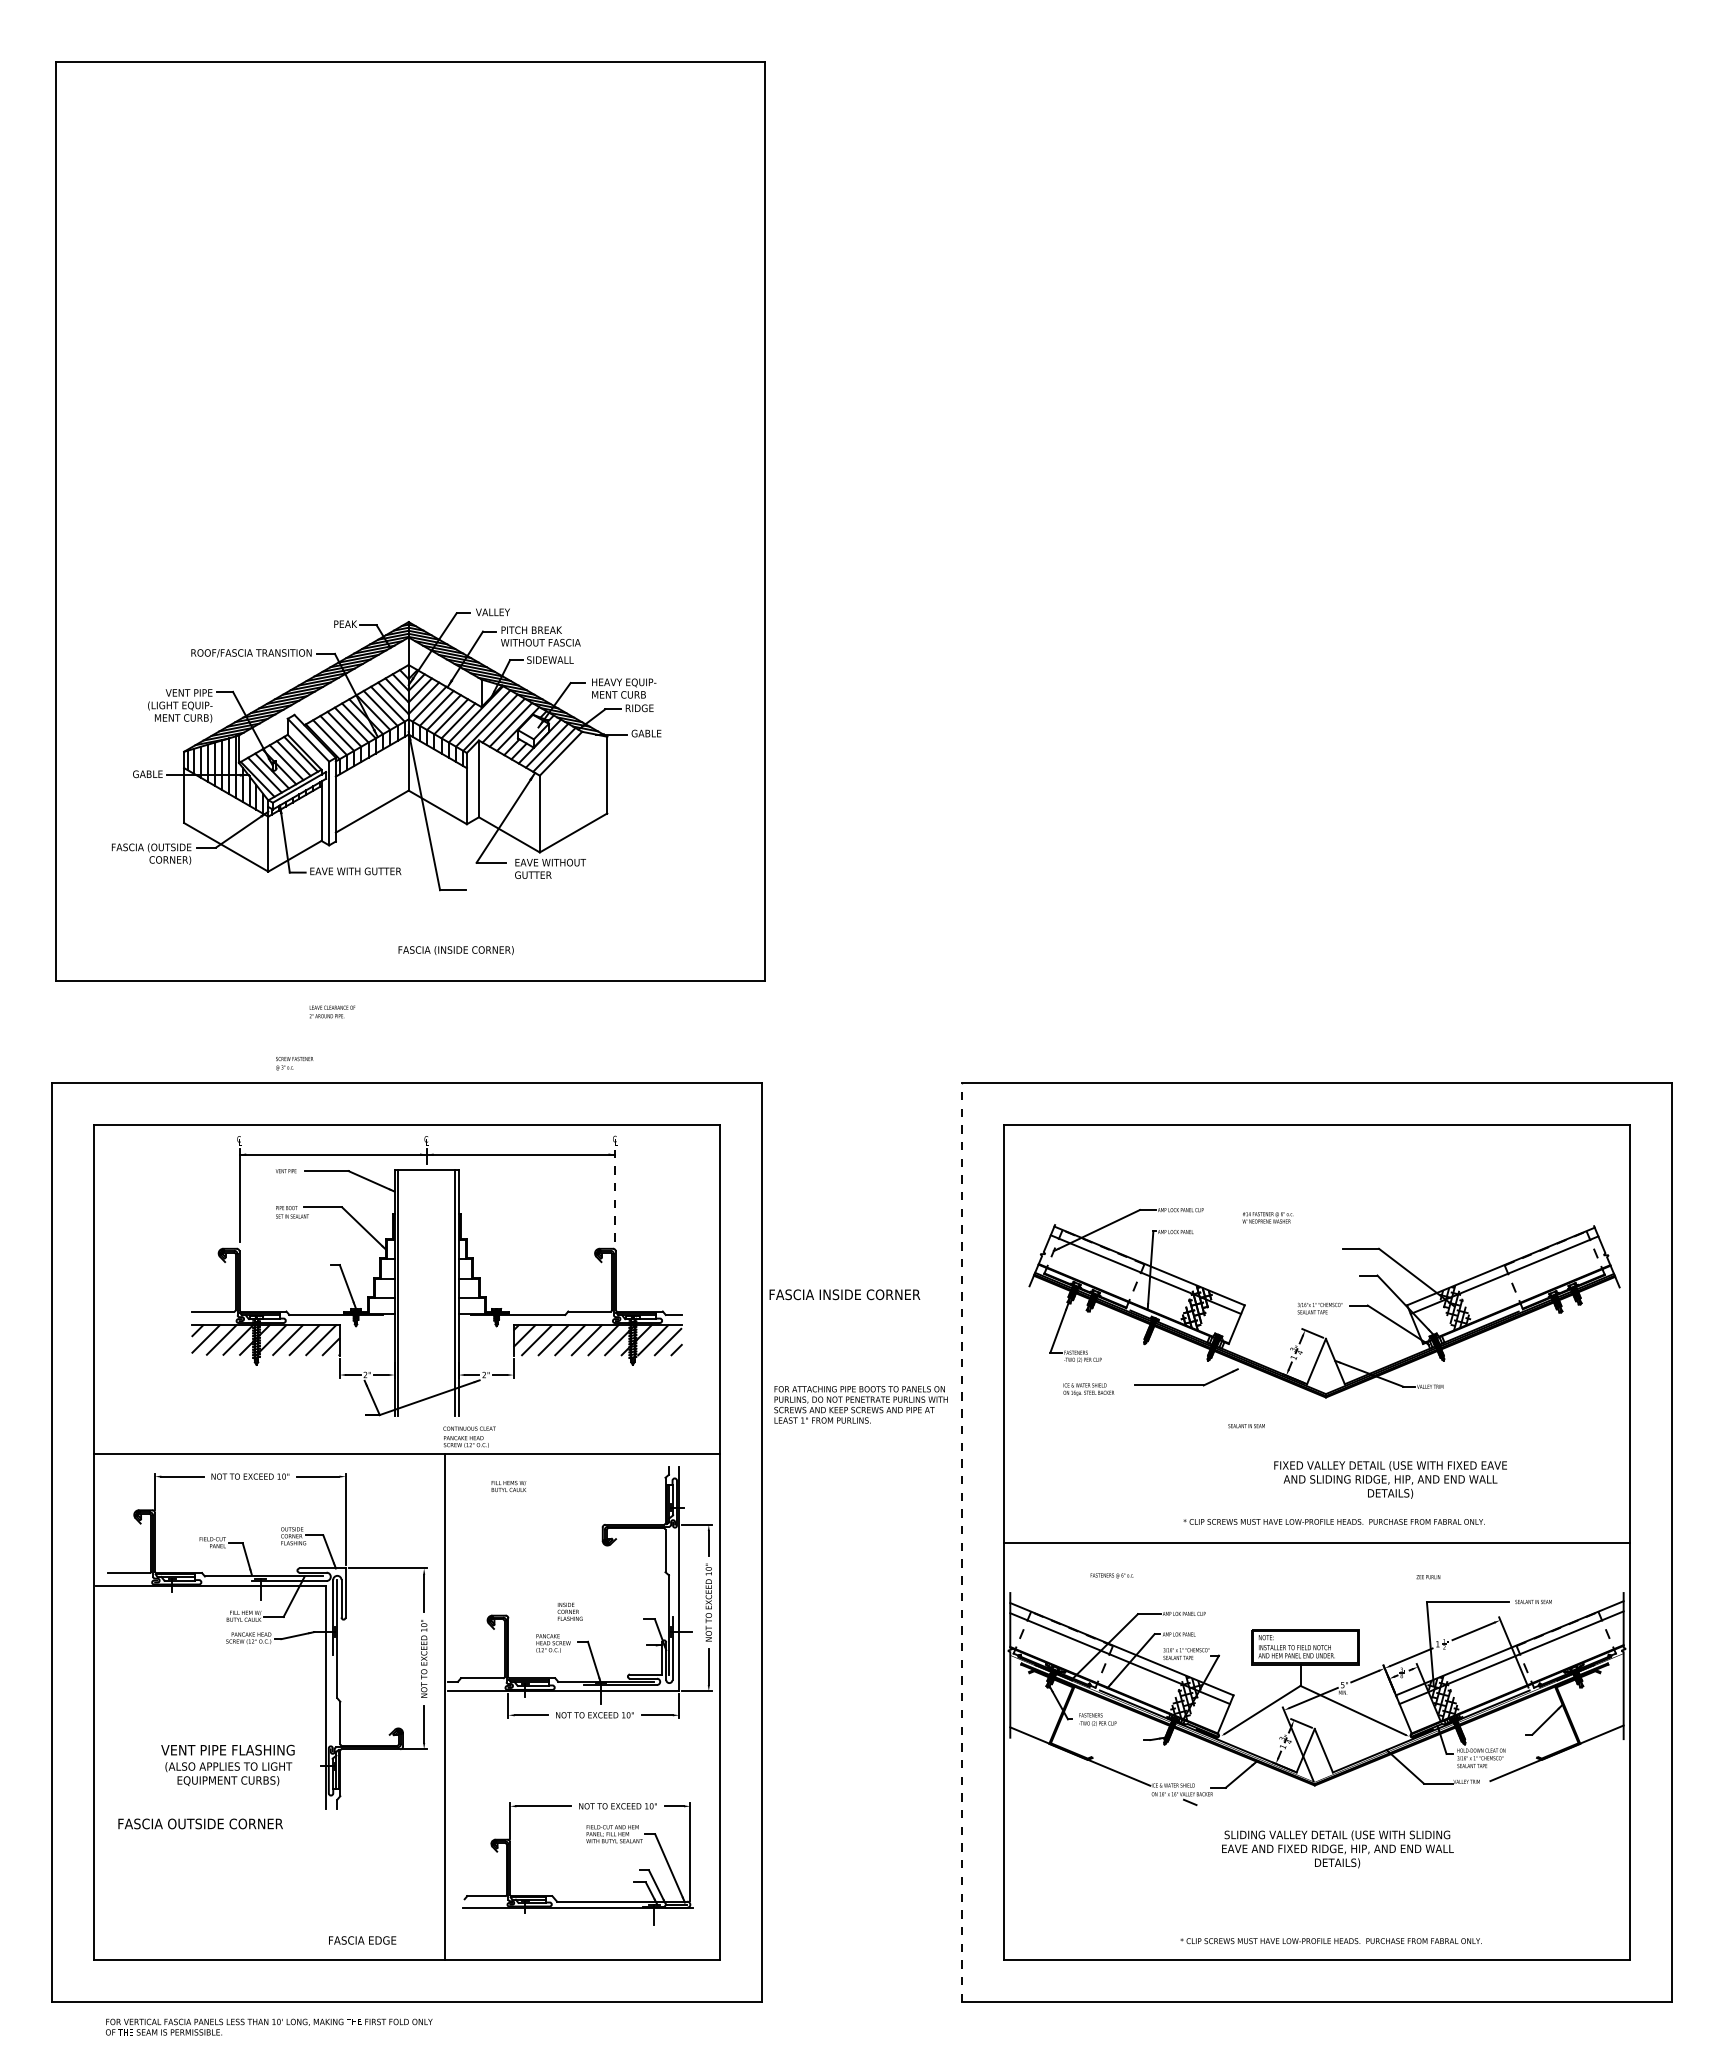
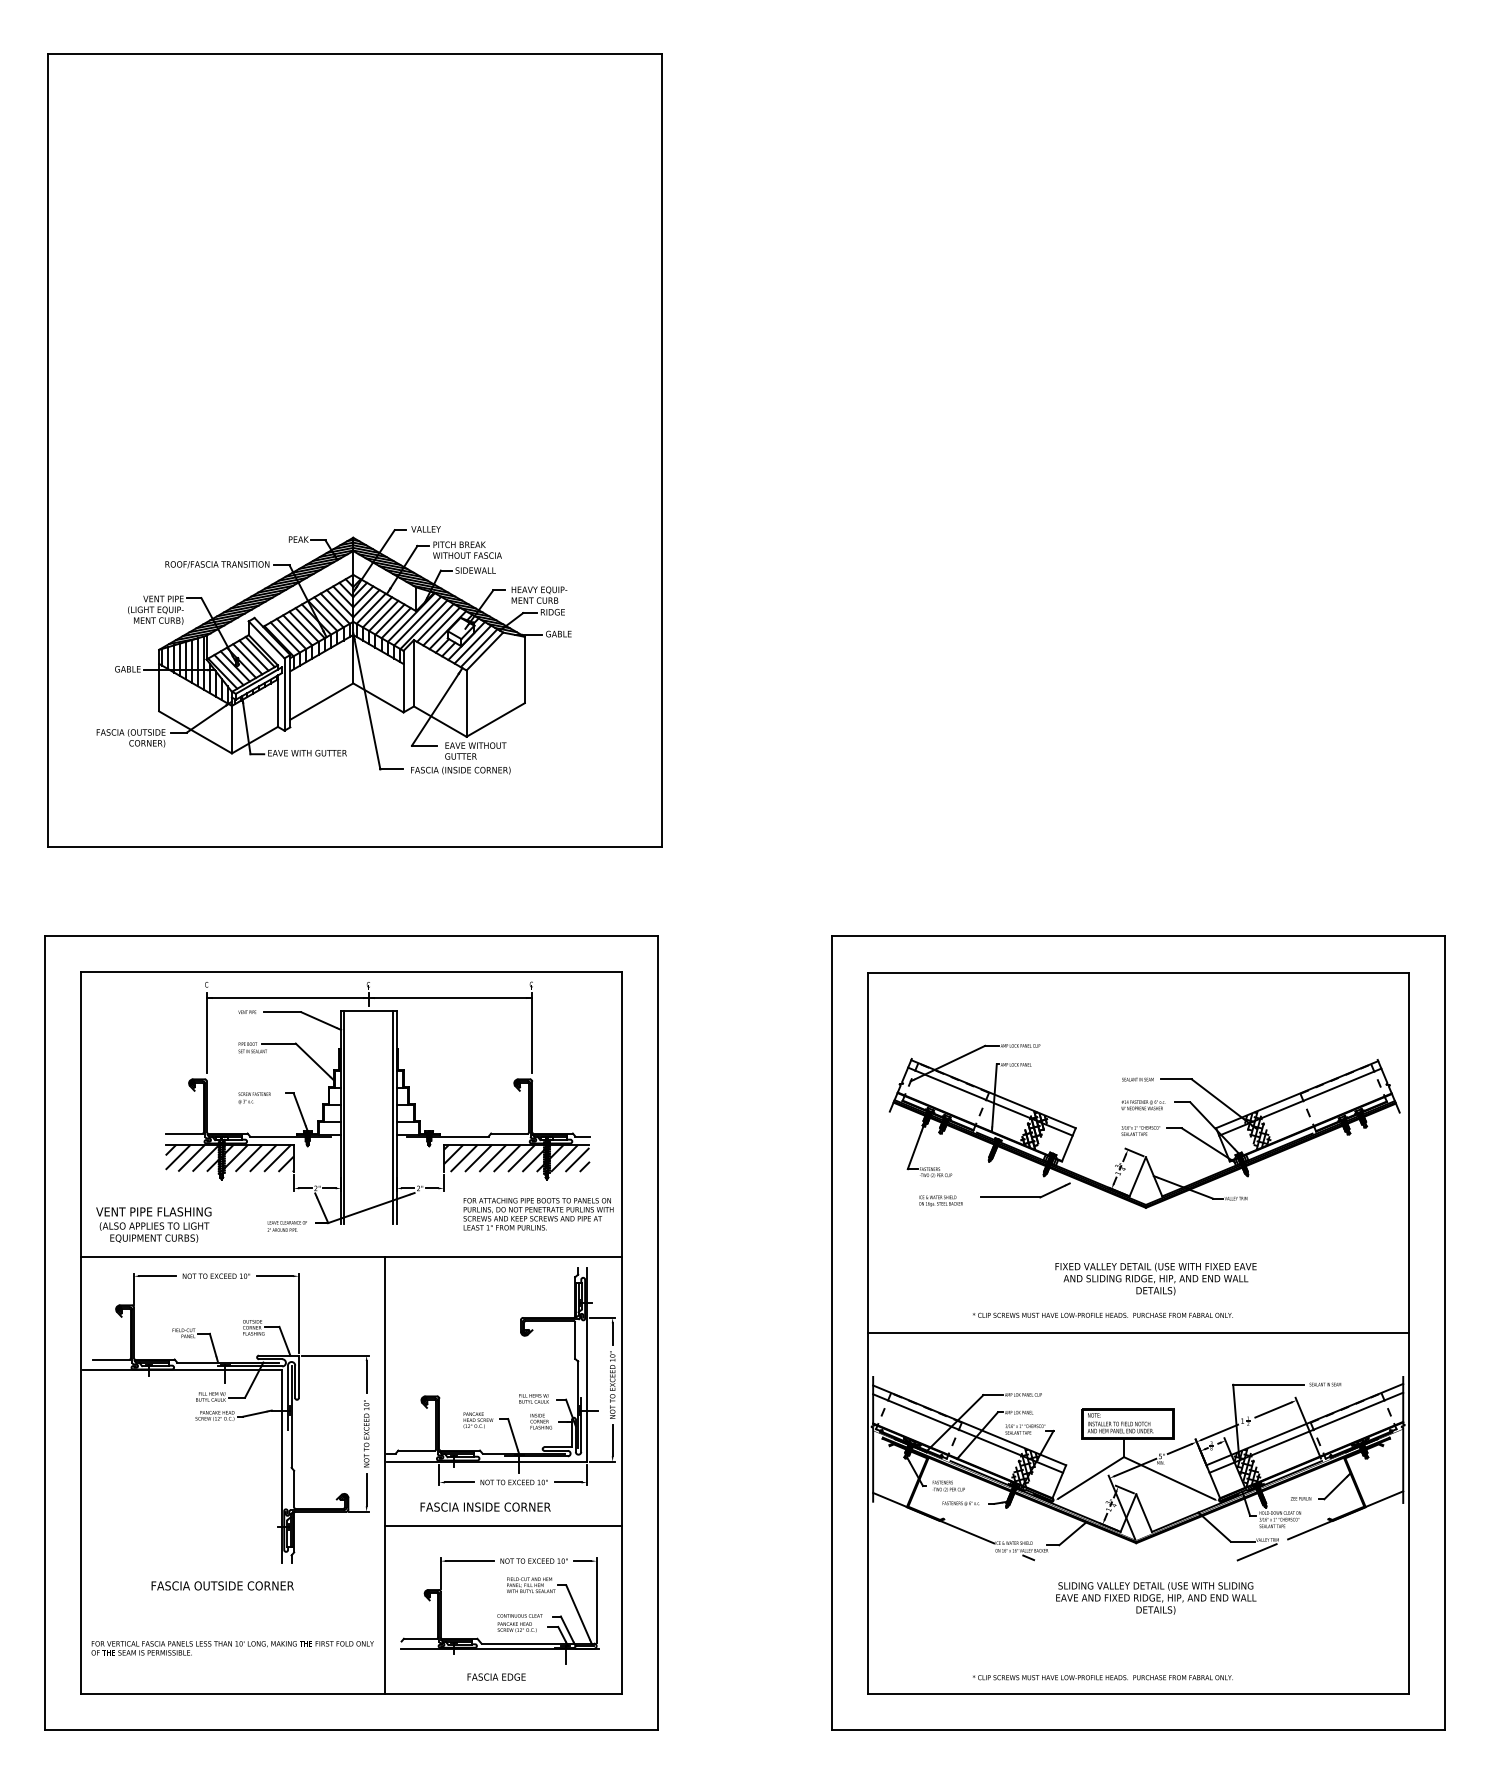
text: (455, 950) -> (460, 770), moved
text: (331, 1011) -> (286, 1226), moved
text: (294, 1063) -> (254, 1098), moved
line: (615, 1194) -> (531, 1032), dashed -> solid
text: (1267, 1217) -> (1142, 1105), moved
text: (844, 1294) -> (485, 1506), moved
text: (860, 1404) -> (538, 1213), moved
text: (1246, 1426) -> (1137, 1079), moved
text: (469, 1436) -> (519, 1622), moved
text: (1390, 1479) -> (1155, 1278), moved
text: (508, 1486) -> (533, 1398), moved
text: (1333, 1521) -> (1102, 1315), moved
line: (962, 1542) -> (831, 1333), dashed -> solid
text: (1111, 1575) -> (960, 1503), moved
text: (1428, 1577) -> (1301, 1499), moved
text: (569, 1611) -> (540, 1421), moved
text: (227, 1765) -> (153, 1225), moved
line: (582, 1765) -> (503, 1525), added
line: (1454, 1795) -> (1257, 1551), added
text: (200, 1823) -> (222, 1585), moved
text: (362, 1940) -> (496, 1677), moved
text: (1330, 1941) -> (1102, 1677), moved
text: (268, 2026) -> (232, 1647), moved

